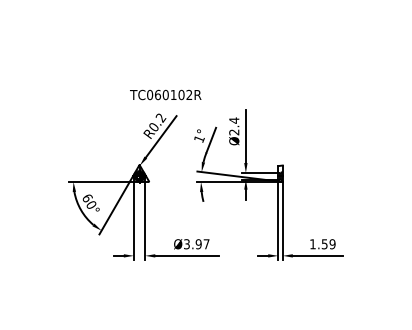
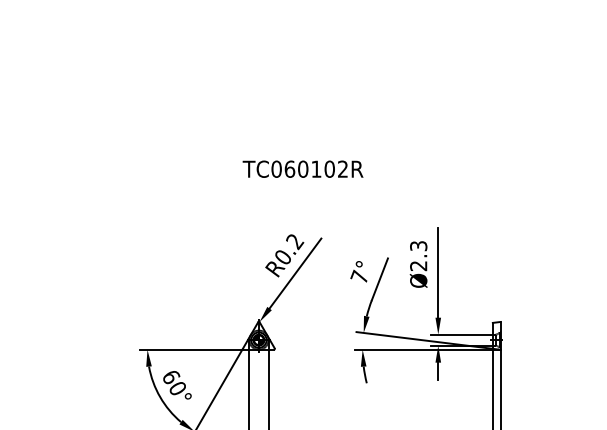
text: (165, 94) -> (302, 168), moved
text: (234, 120) -> (419, 245), Ø2.4 -> Ø2.3
text: (198, 138) -> (358, 276), 1° -> 7°

